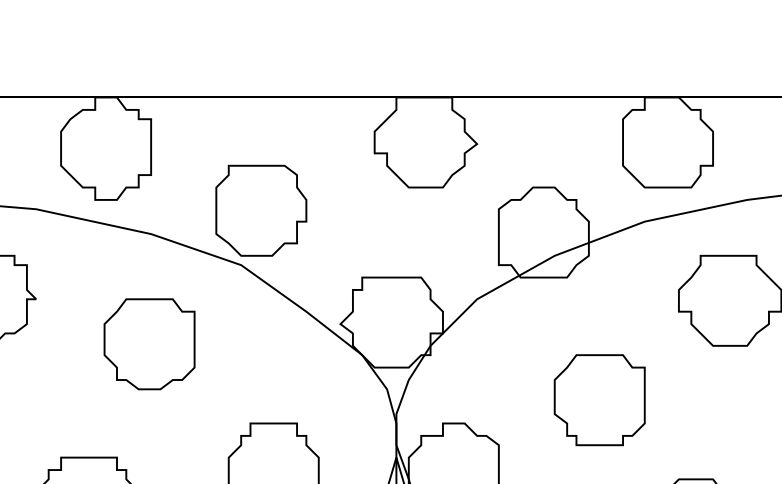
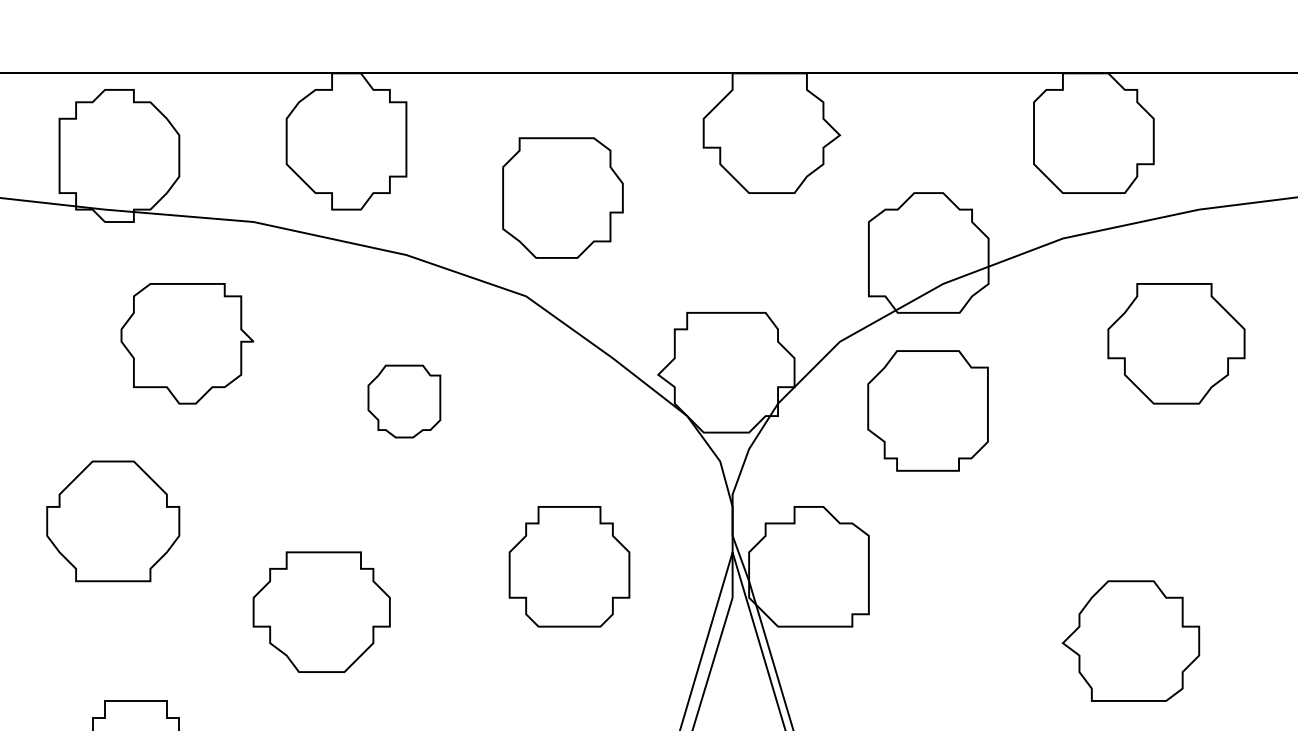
part: (260, 210) -> (562, 197), moved
part: (149, 344) -> (404, 401), size x0.6
part: (599, 399) -> (927, 410), moved

